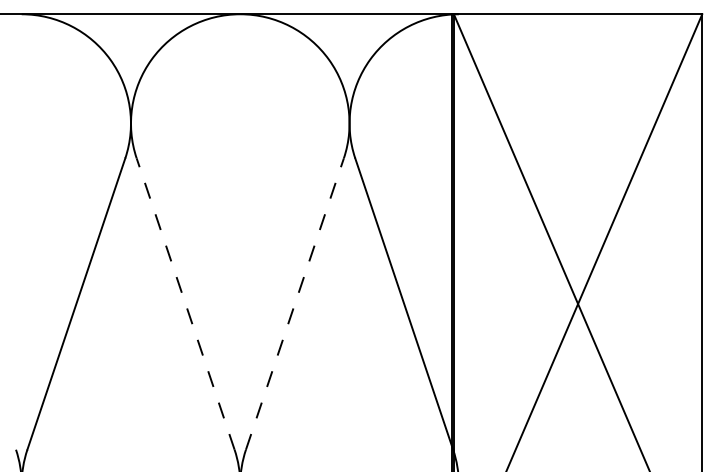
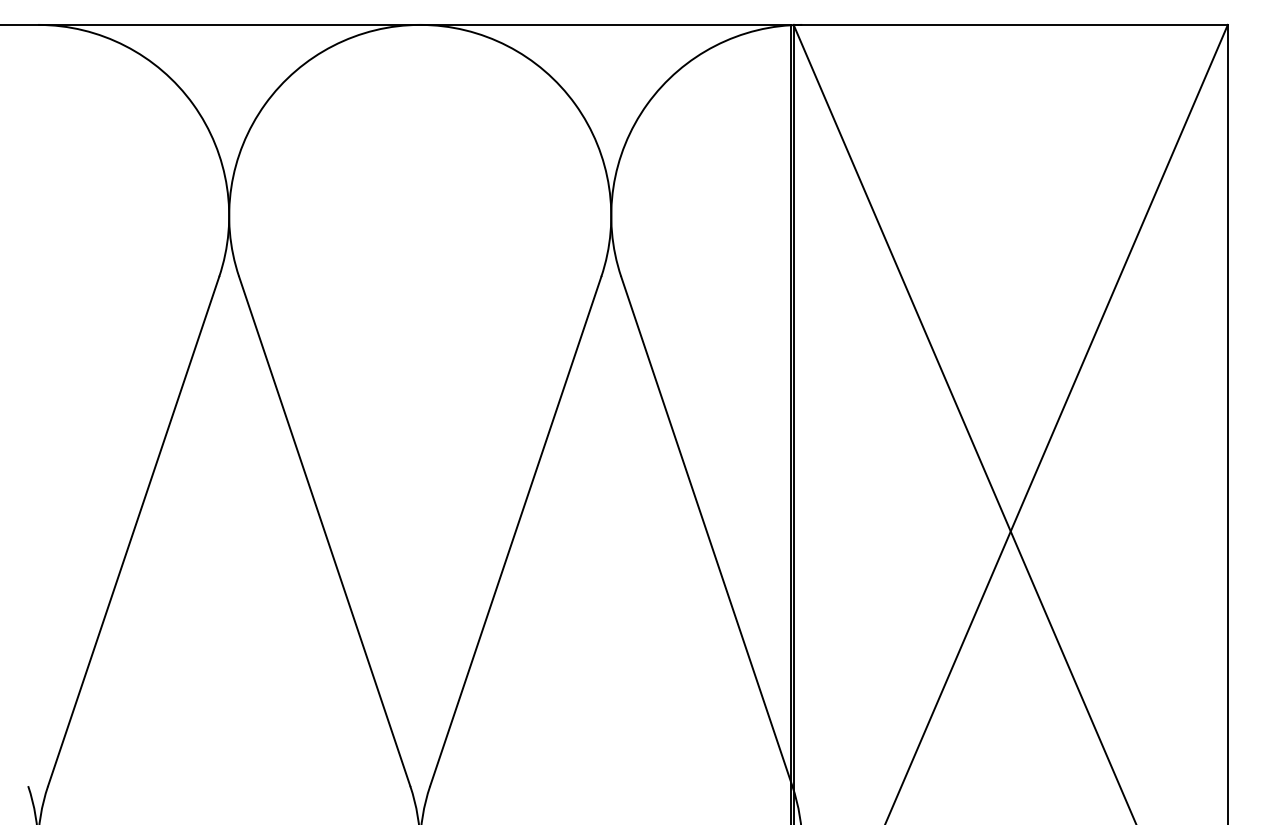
line: (185, 304) -> (324, 532), dashed -> solid
line: (294, 304) -> (515, 532), dashed -> solid

